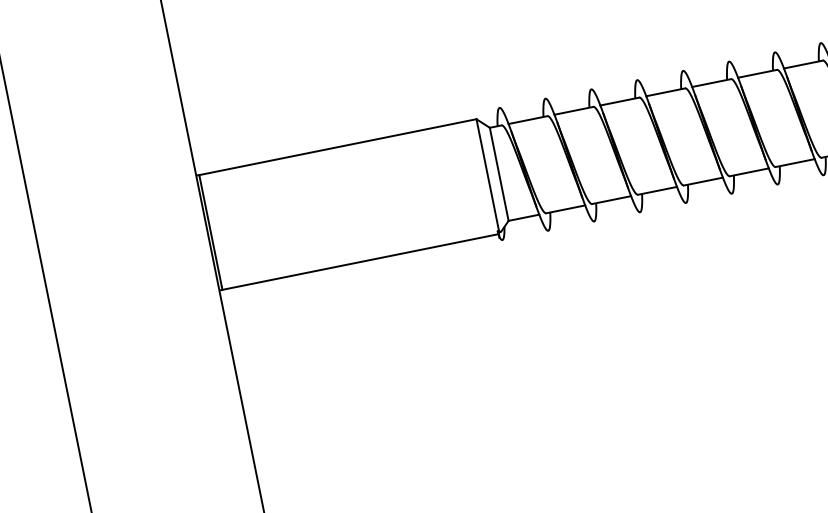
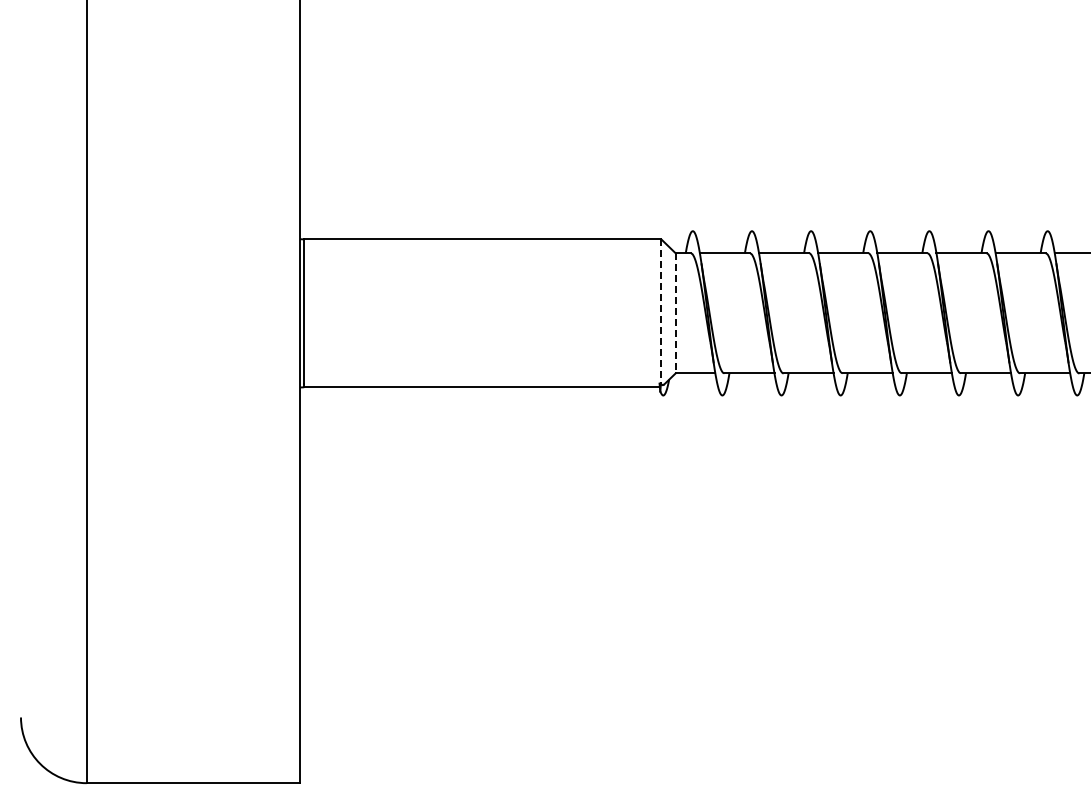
line: (499, 174) -> (675, 313), solid -> dashed
line: (487, 175) -> (661, 311), solid -> dashed

